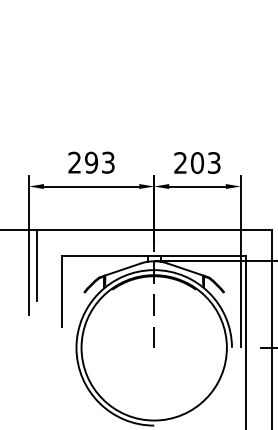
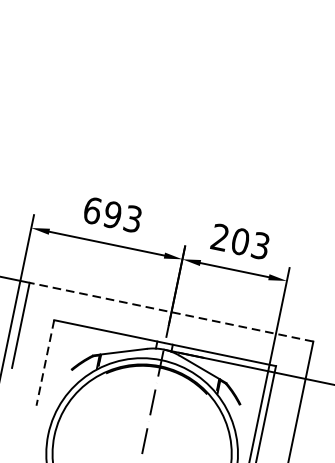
text: (74, 162) -> (92, 210), 293 -> 693
line: (154, 230) -> (171, 312), solid -> dashed
line: (62, 291) -> (45, 363), solid -> dashed

